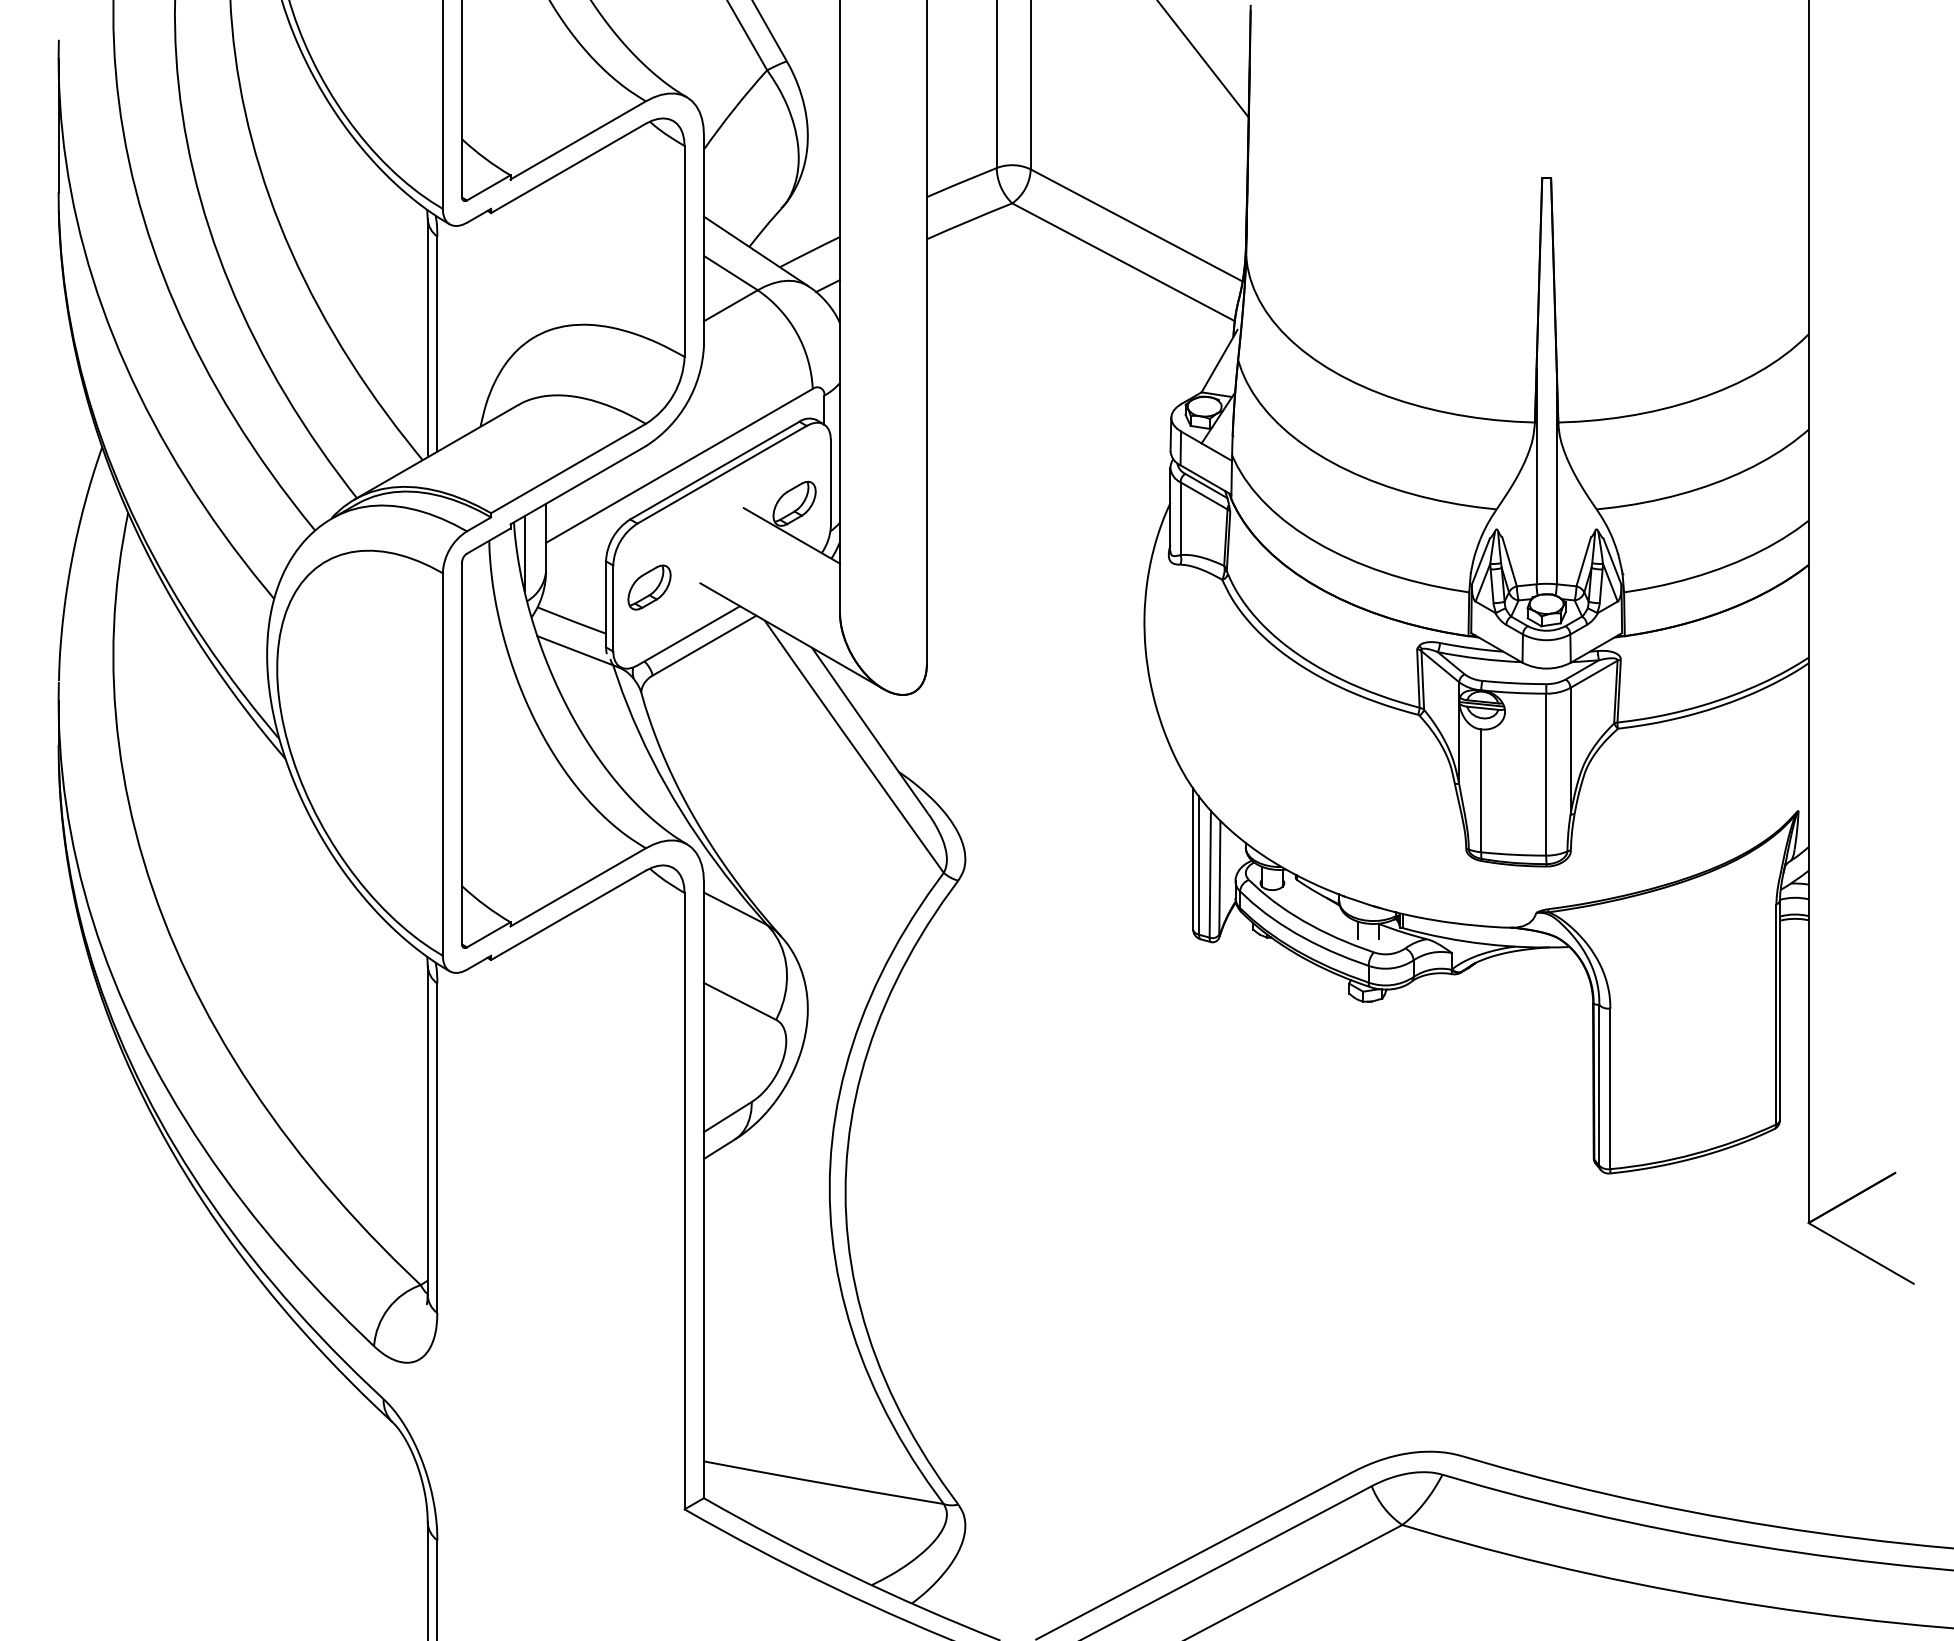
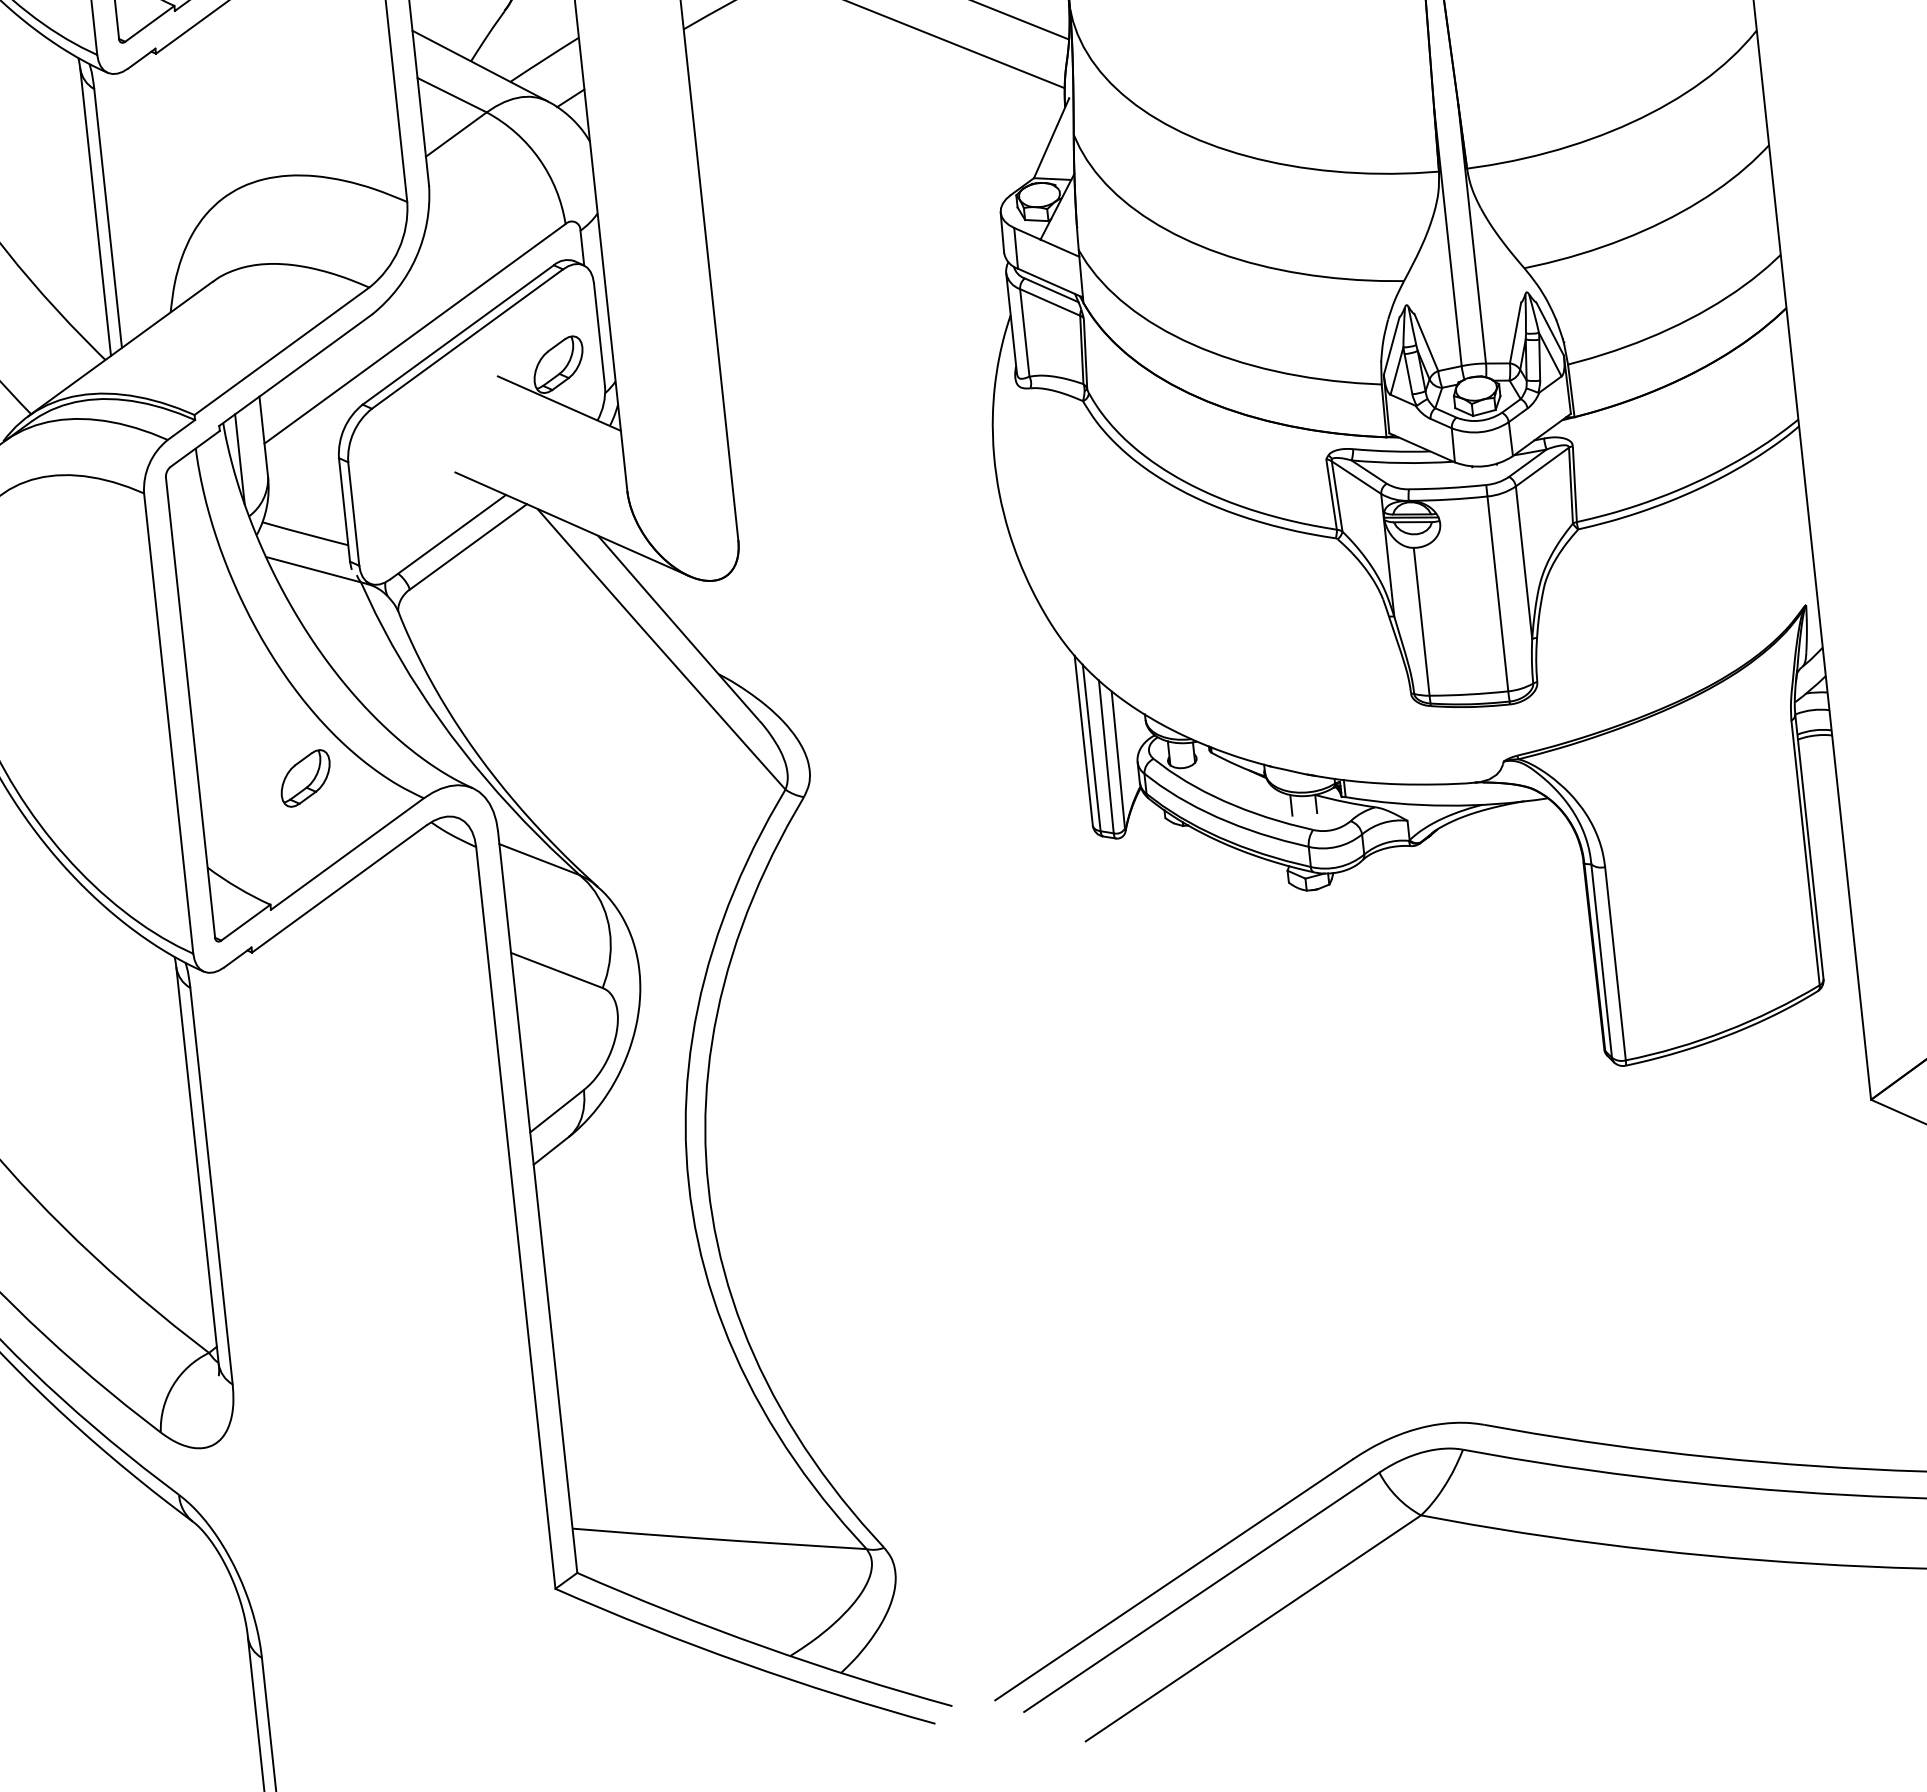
part: (649, 587) -> (305, 778), moved

